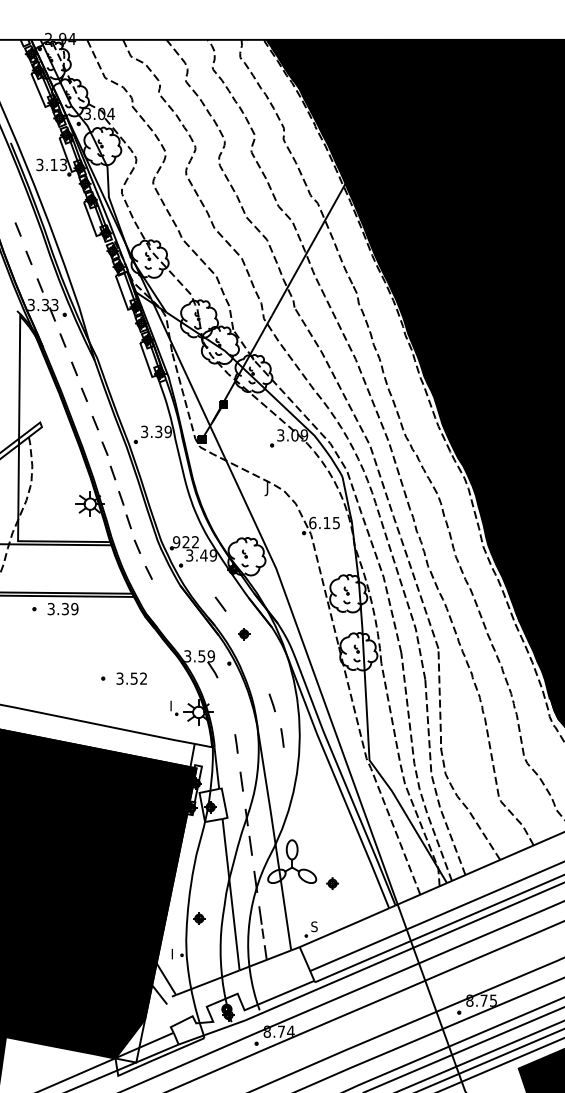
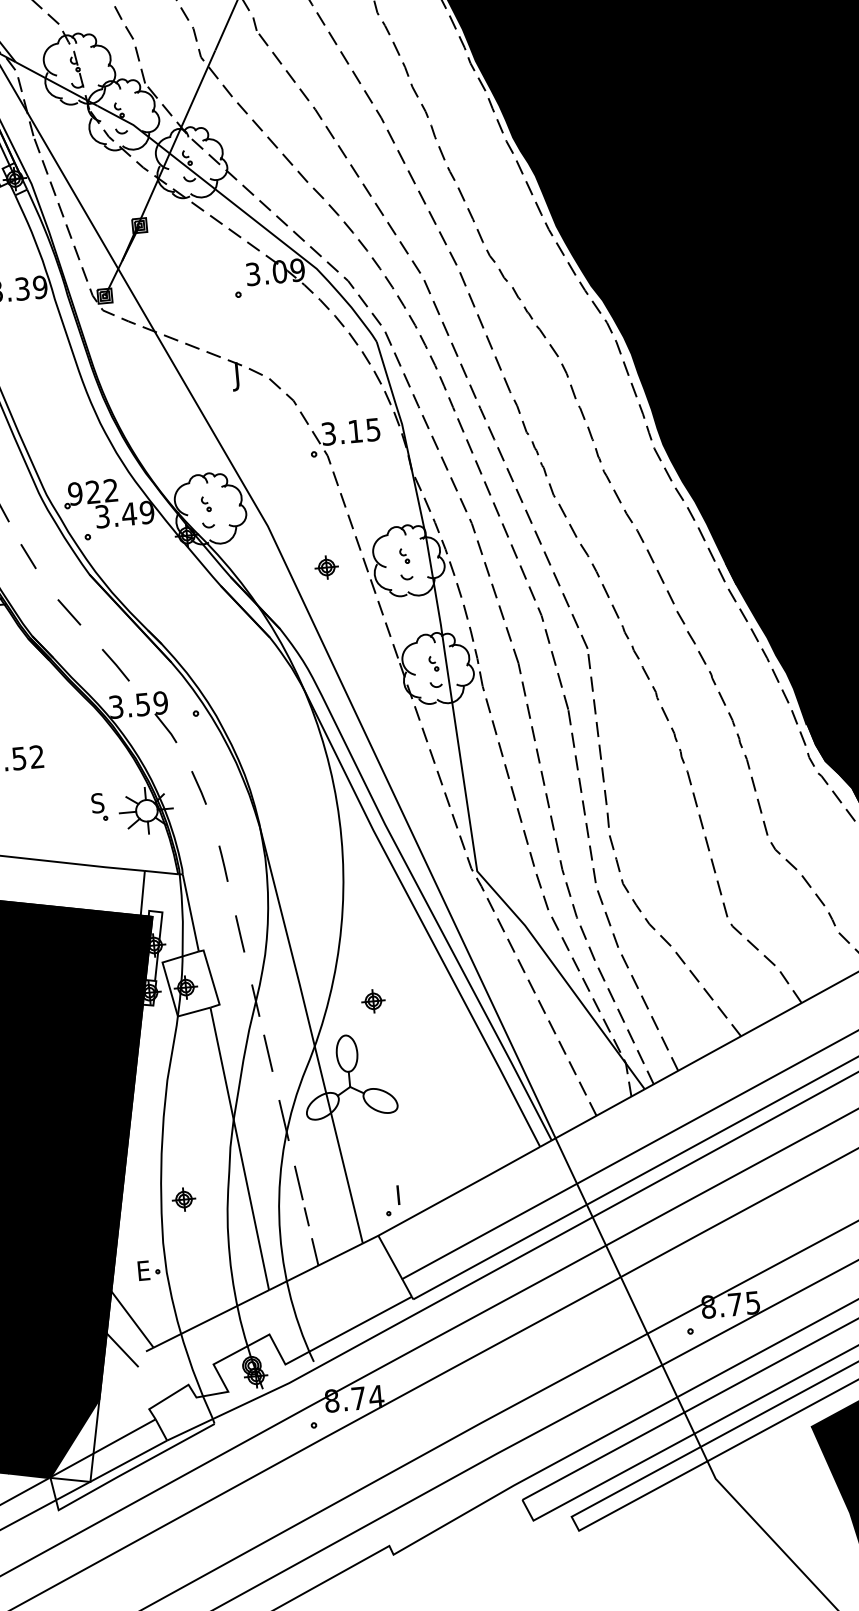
text: (312, 522) -> (328, 432), 6.15 -> 3.15
line: (220, 603) -> (68, 610), moved
line: (189, 634) -> (115, 665), added
part: (244, 634) -> (327, 567), moved
line: (271, 702) -> (197, 787), moved
text: (173, 705) -> (98, 802), I -> S
line: (282, 737) -> (309, 843), removed
part: (332, 883) -> (373, 1001), moved
text: (314, 926) -> (402, 1194), S -> I
text: (175, 953) -> (145, 1269), I -> E

